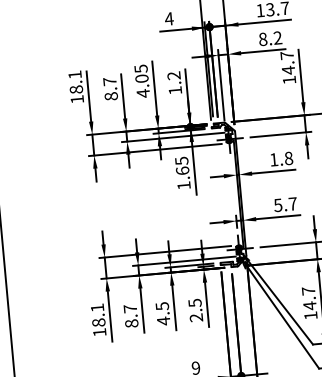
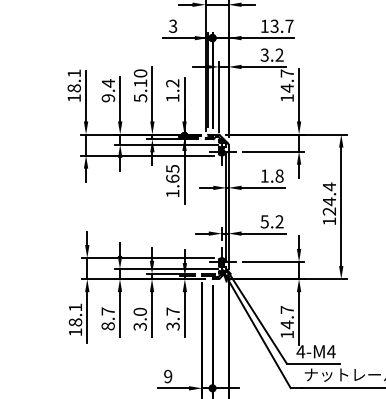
text: (168, 18) -> (172, 25), 4 -> 3
text: (262, 38) -> (264, 54), 8.2 -> 3.2
text: (142, 80) -> (140, 85), 4.05 -> 5.10
text: (110, 88) -> (108, 90), 8.7 -> 9.4
text: (292, 203) -> (279, 221), 5.7 -> 5.2
text: (195, 309) -> (172, 318), 2.5 -> 3.7
text: (162, 313) -> (139, 319), 4.5 -> 3.0

